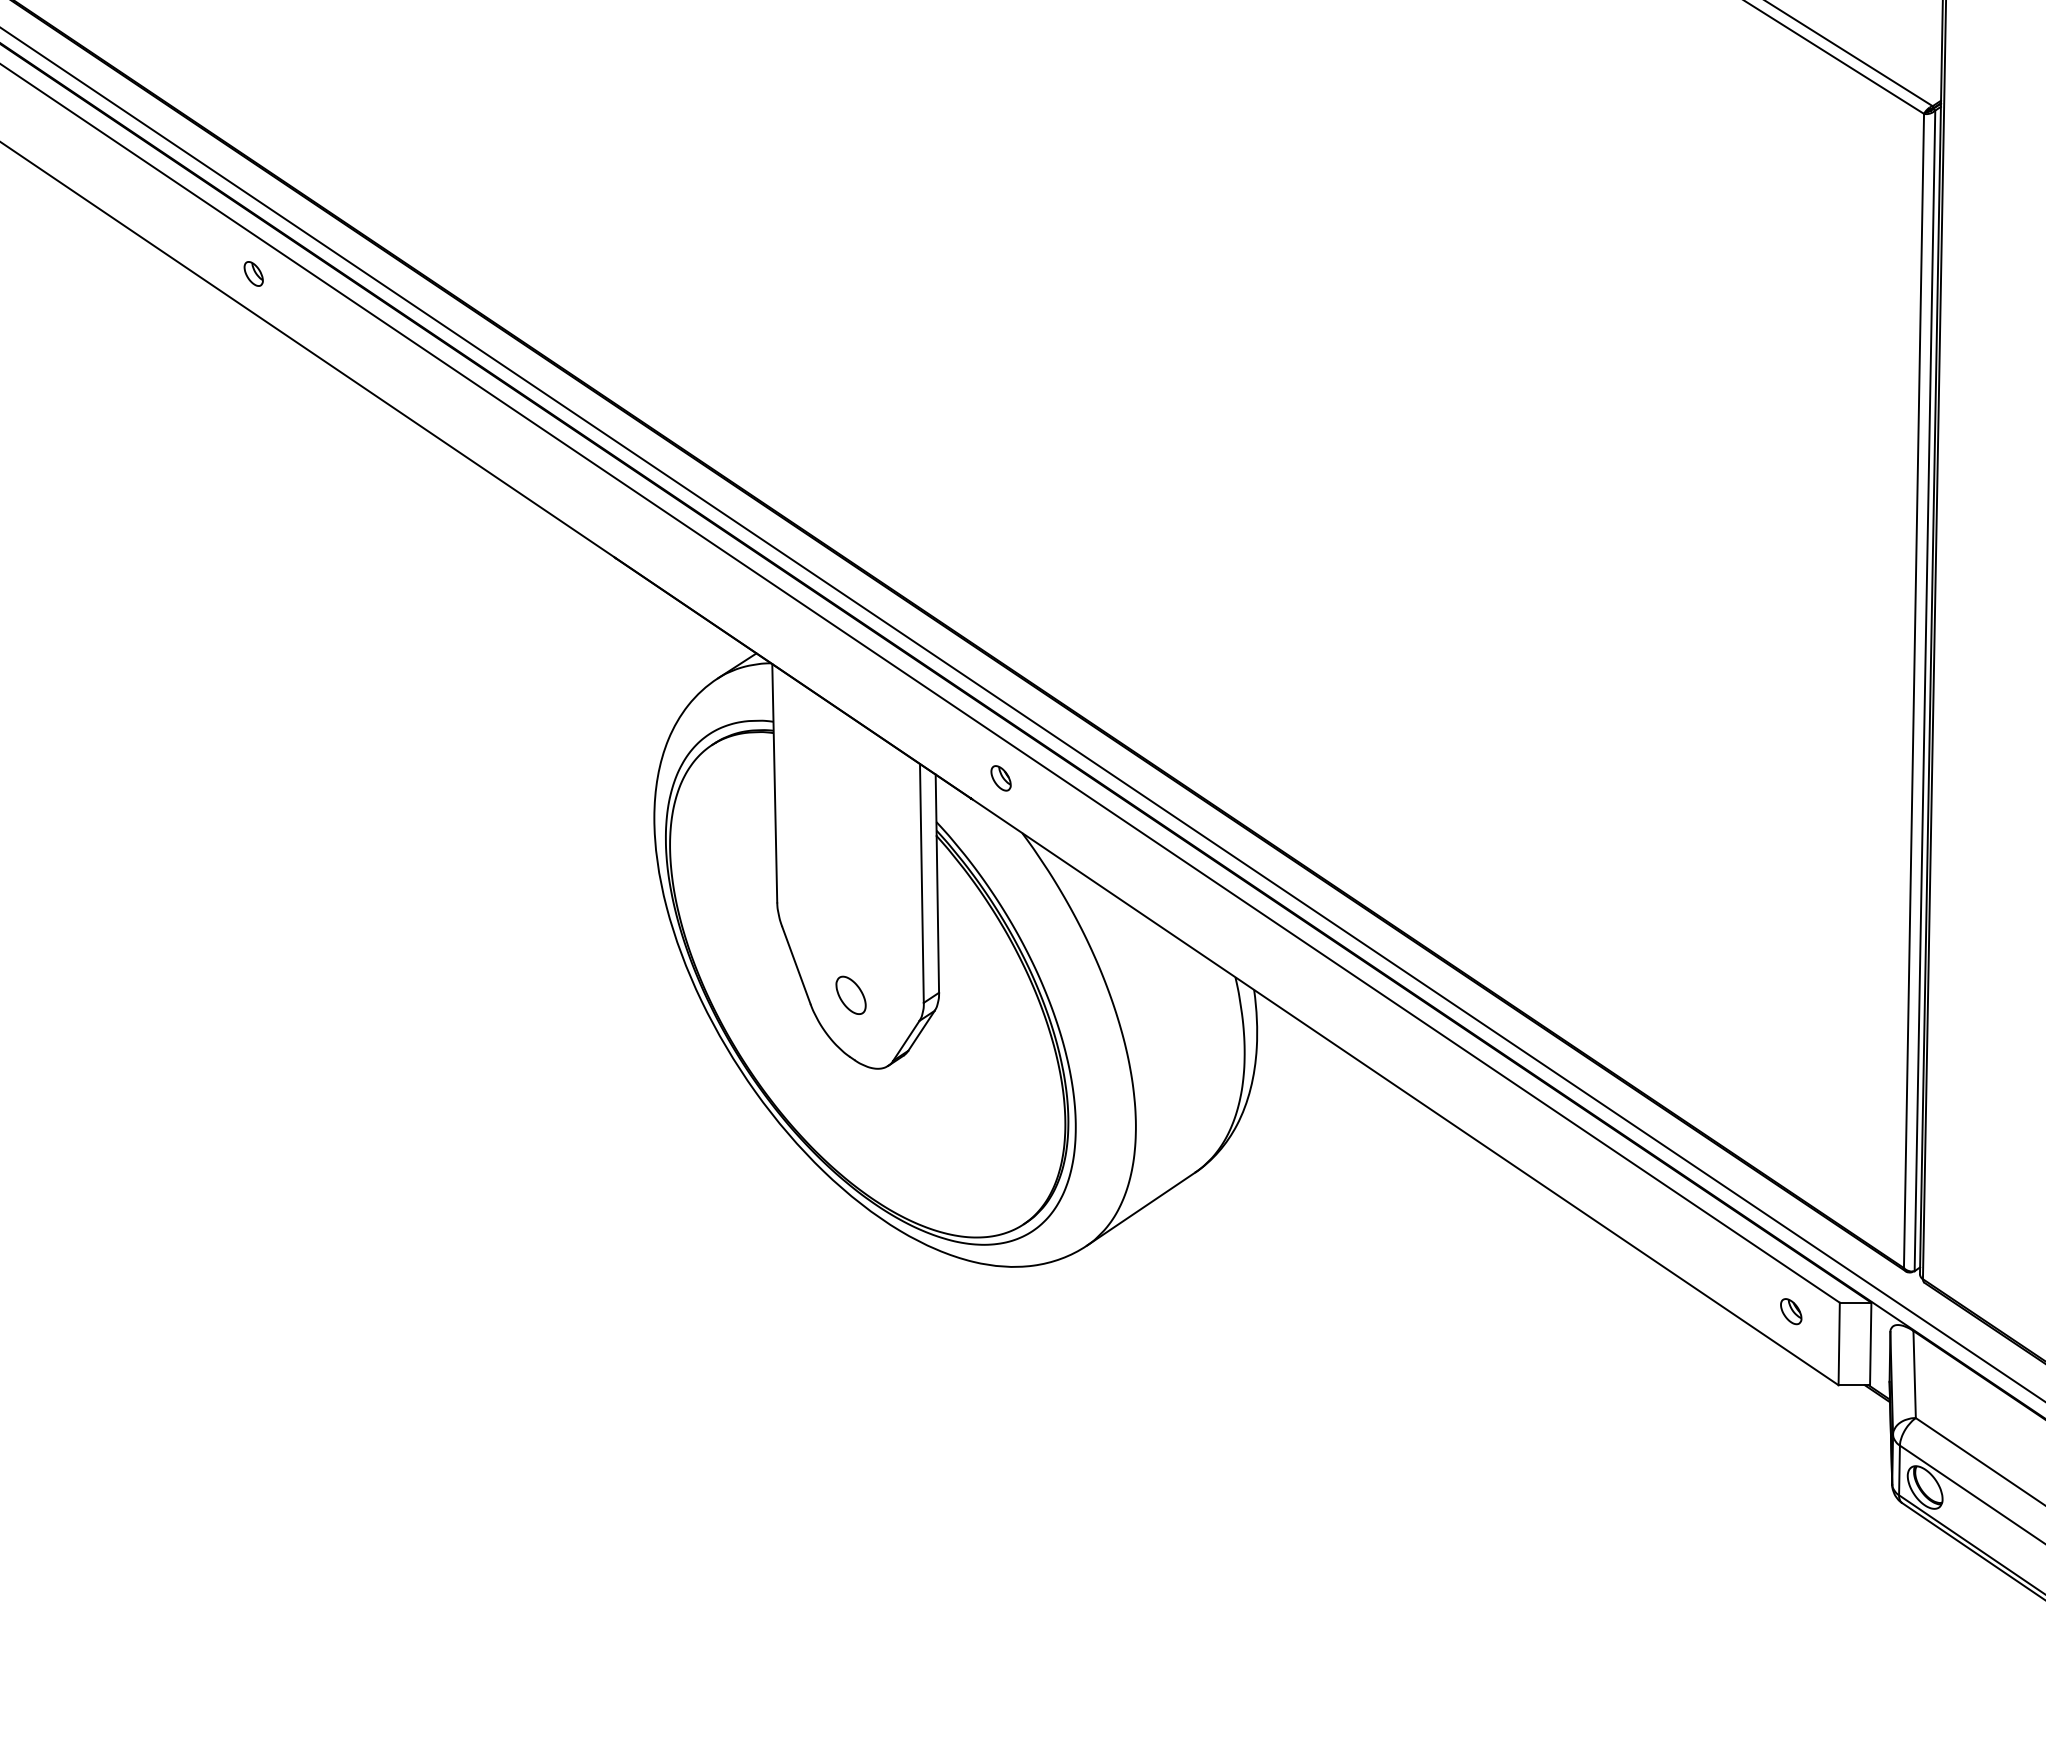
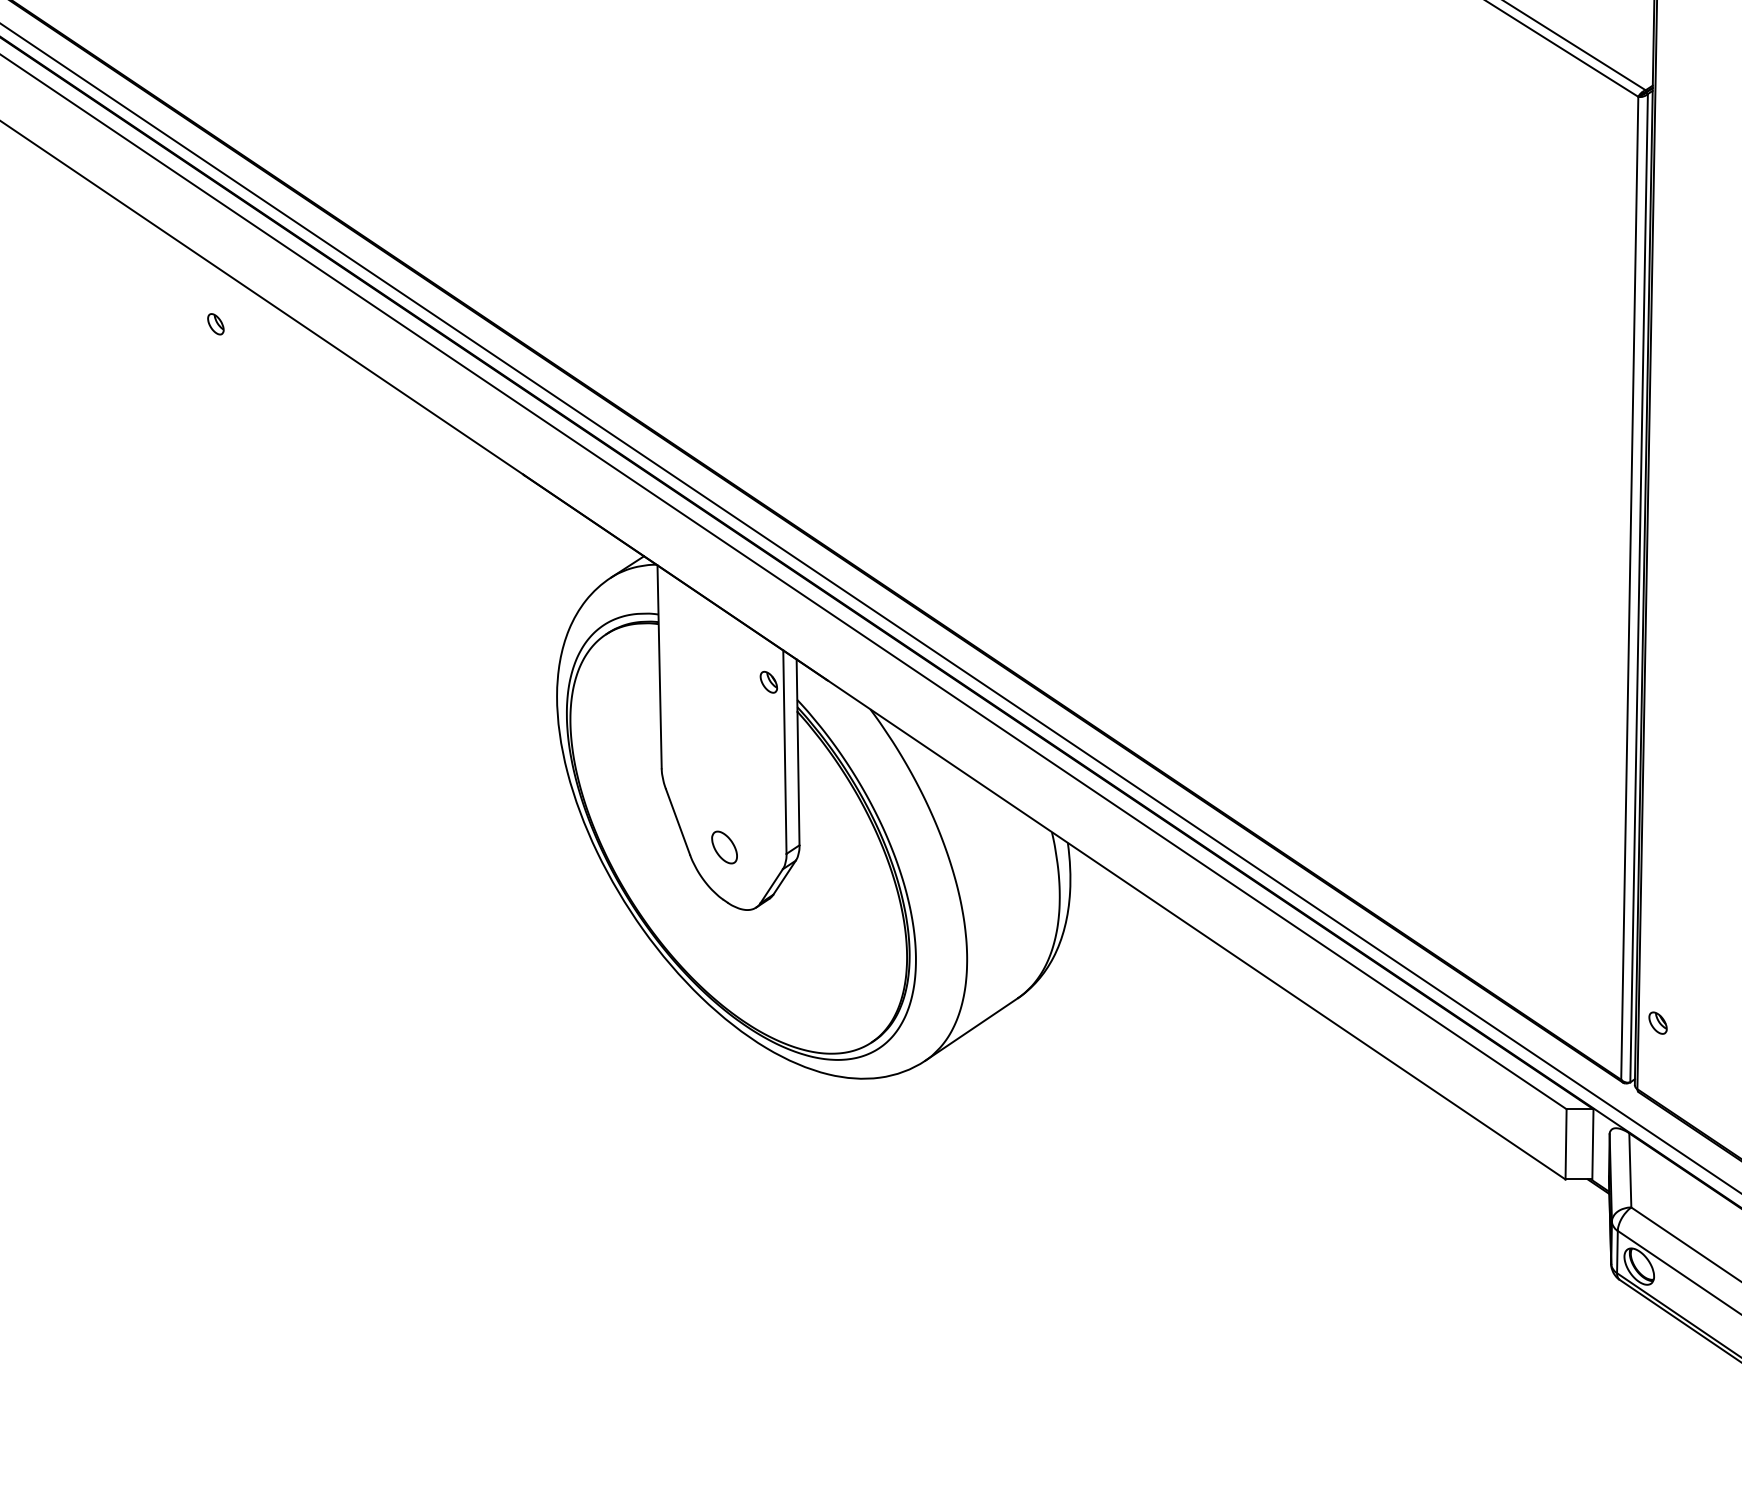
part: (253, 273) -> (215, 323), moved
part: (1000, 778) -> (768, 682), moved
part: (1791, 1311) -> (1658, 1023), moved

